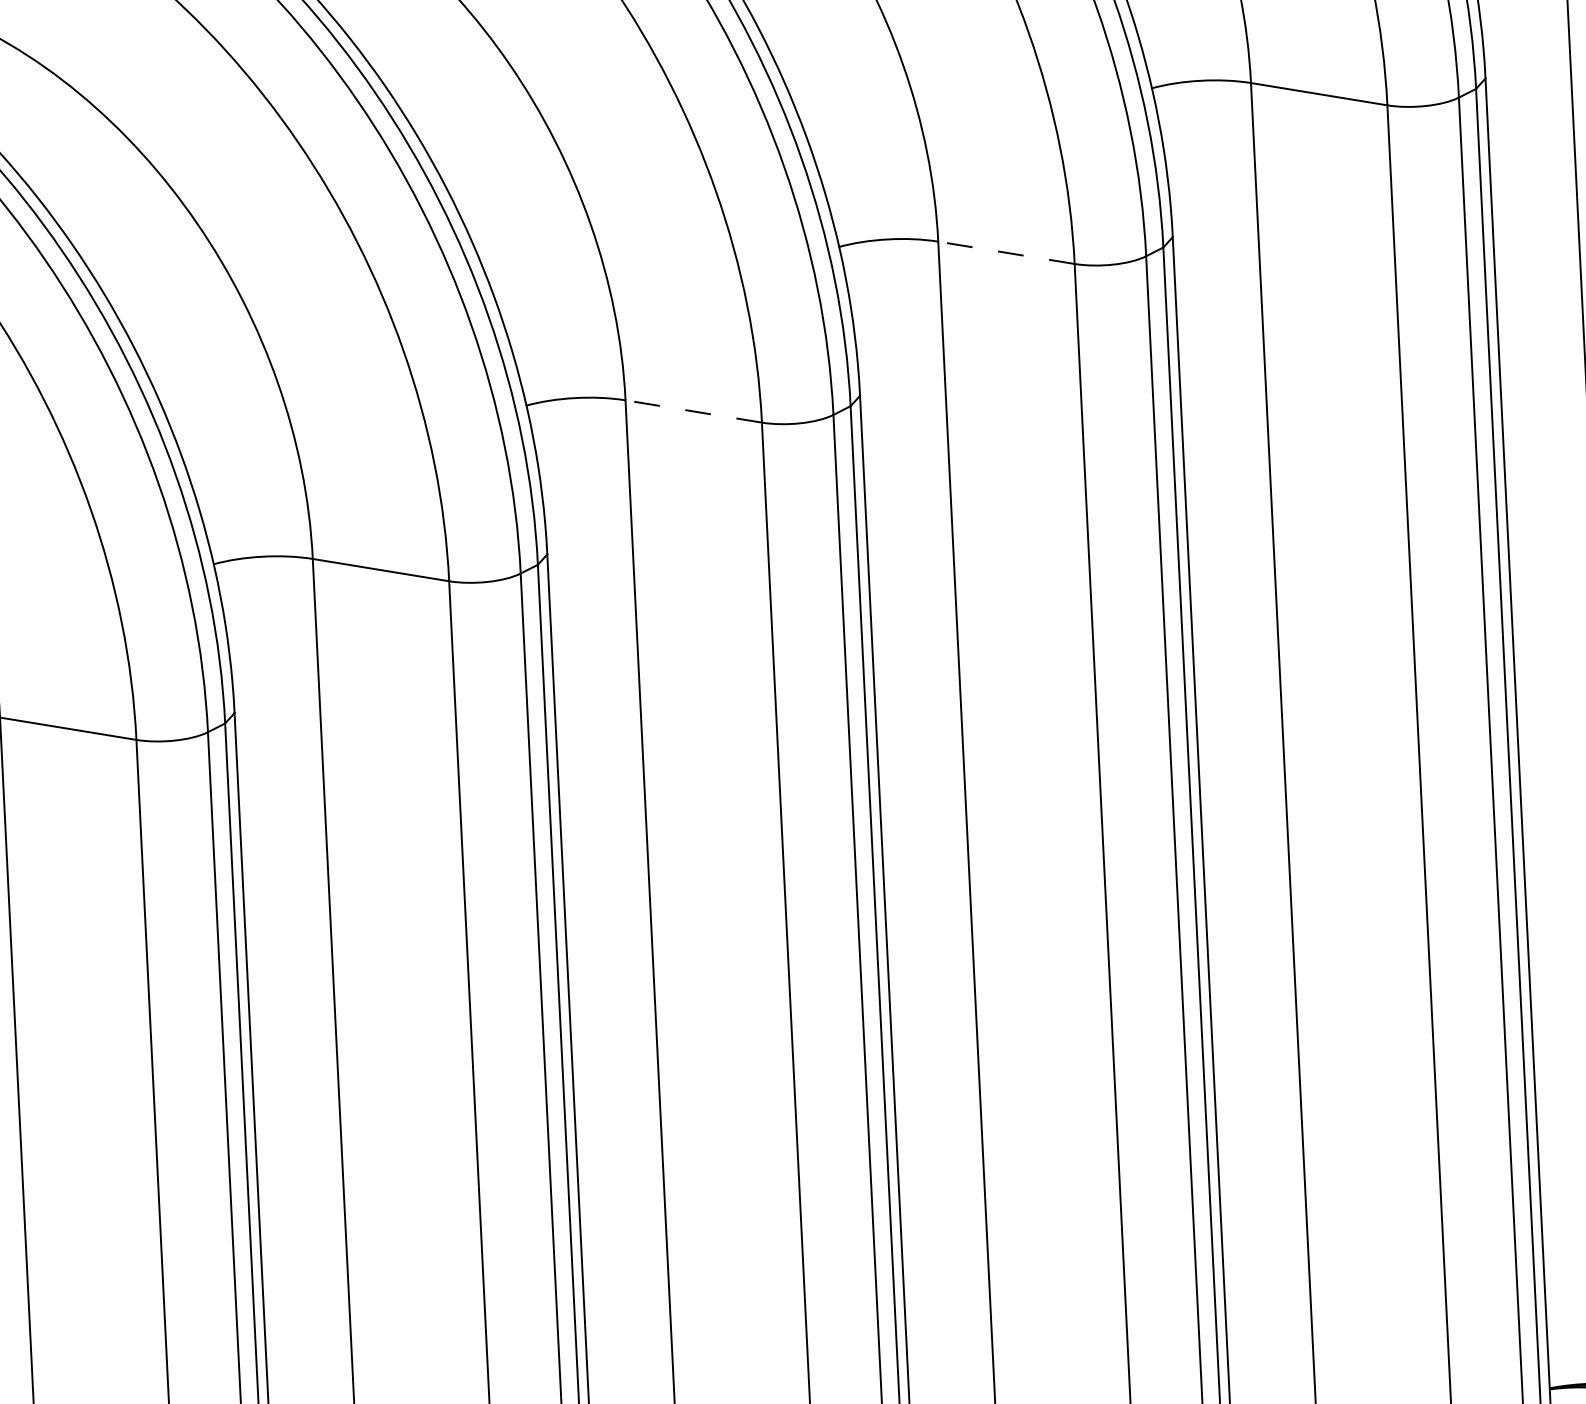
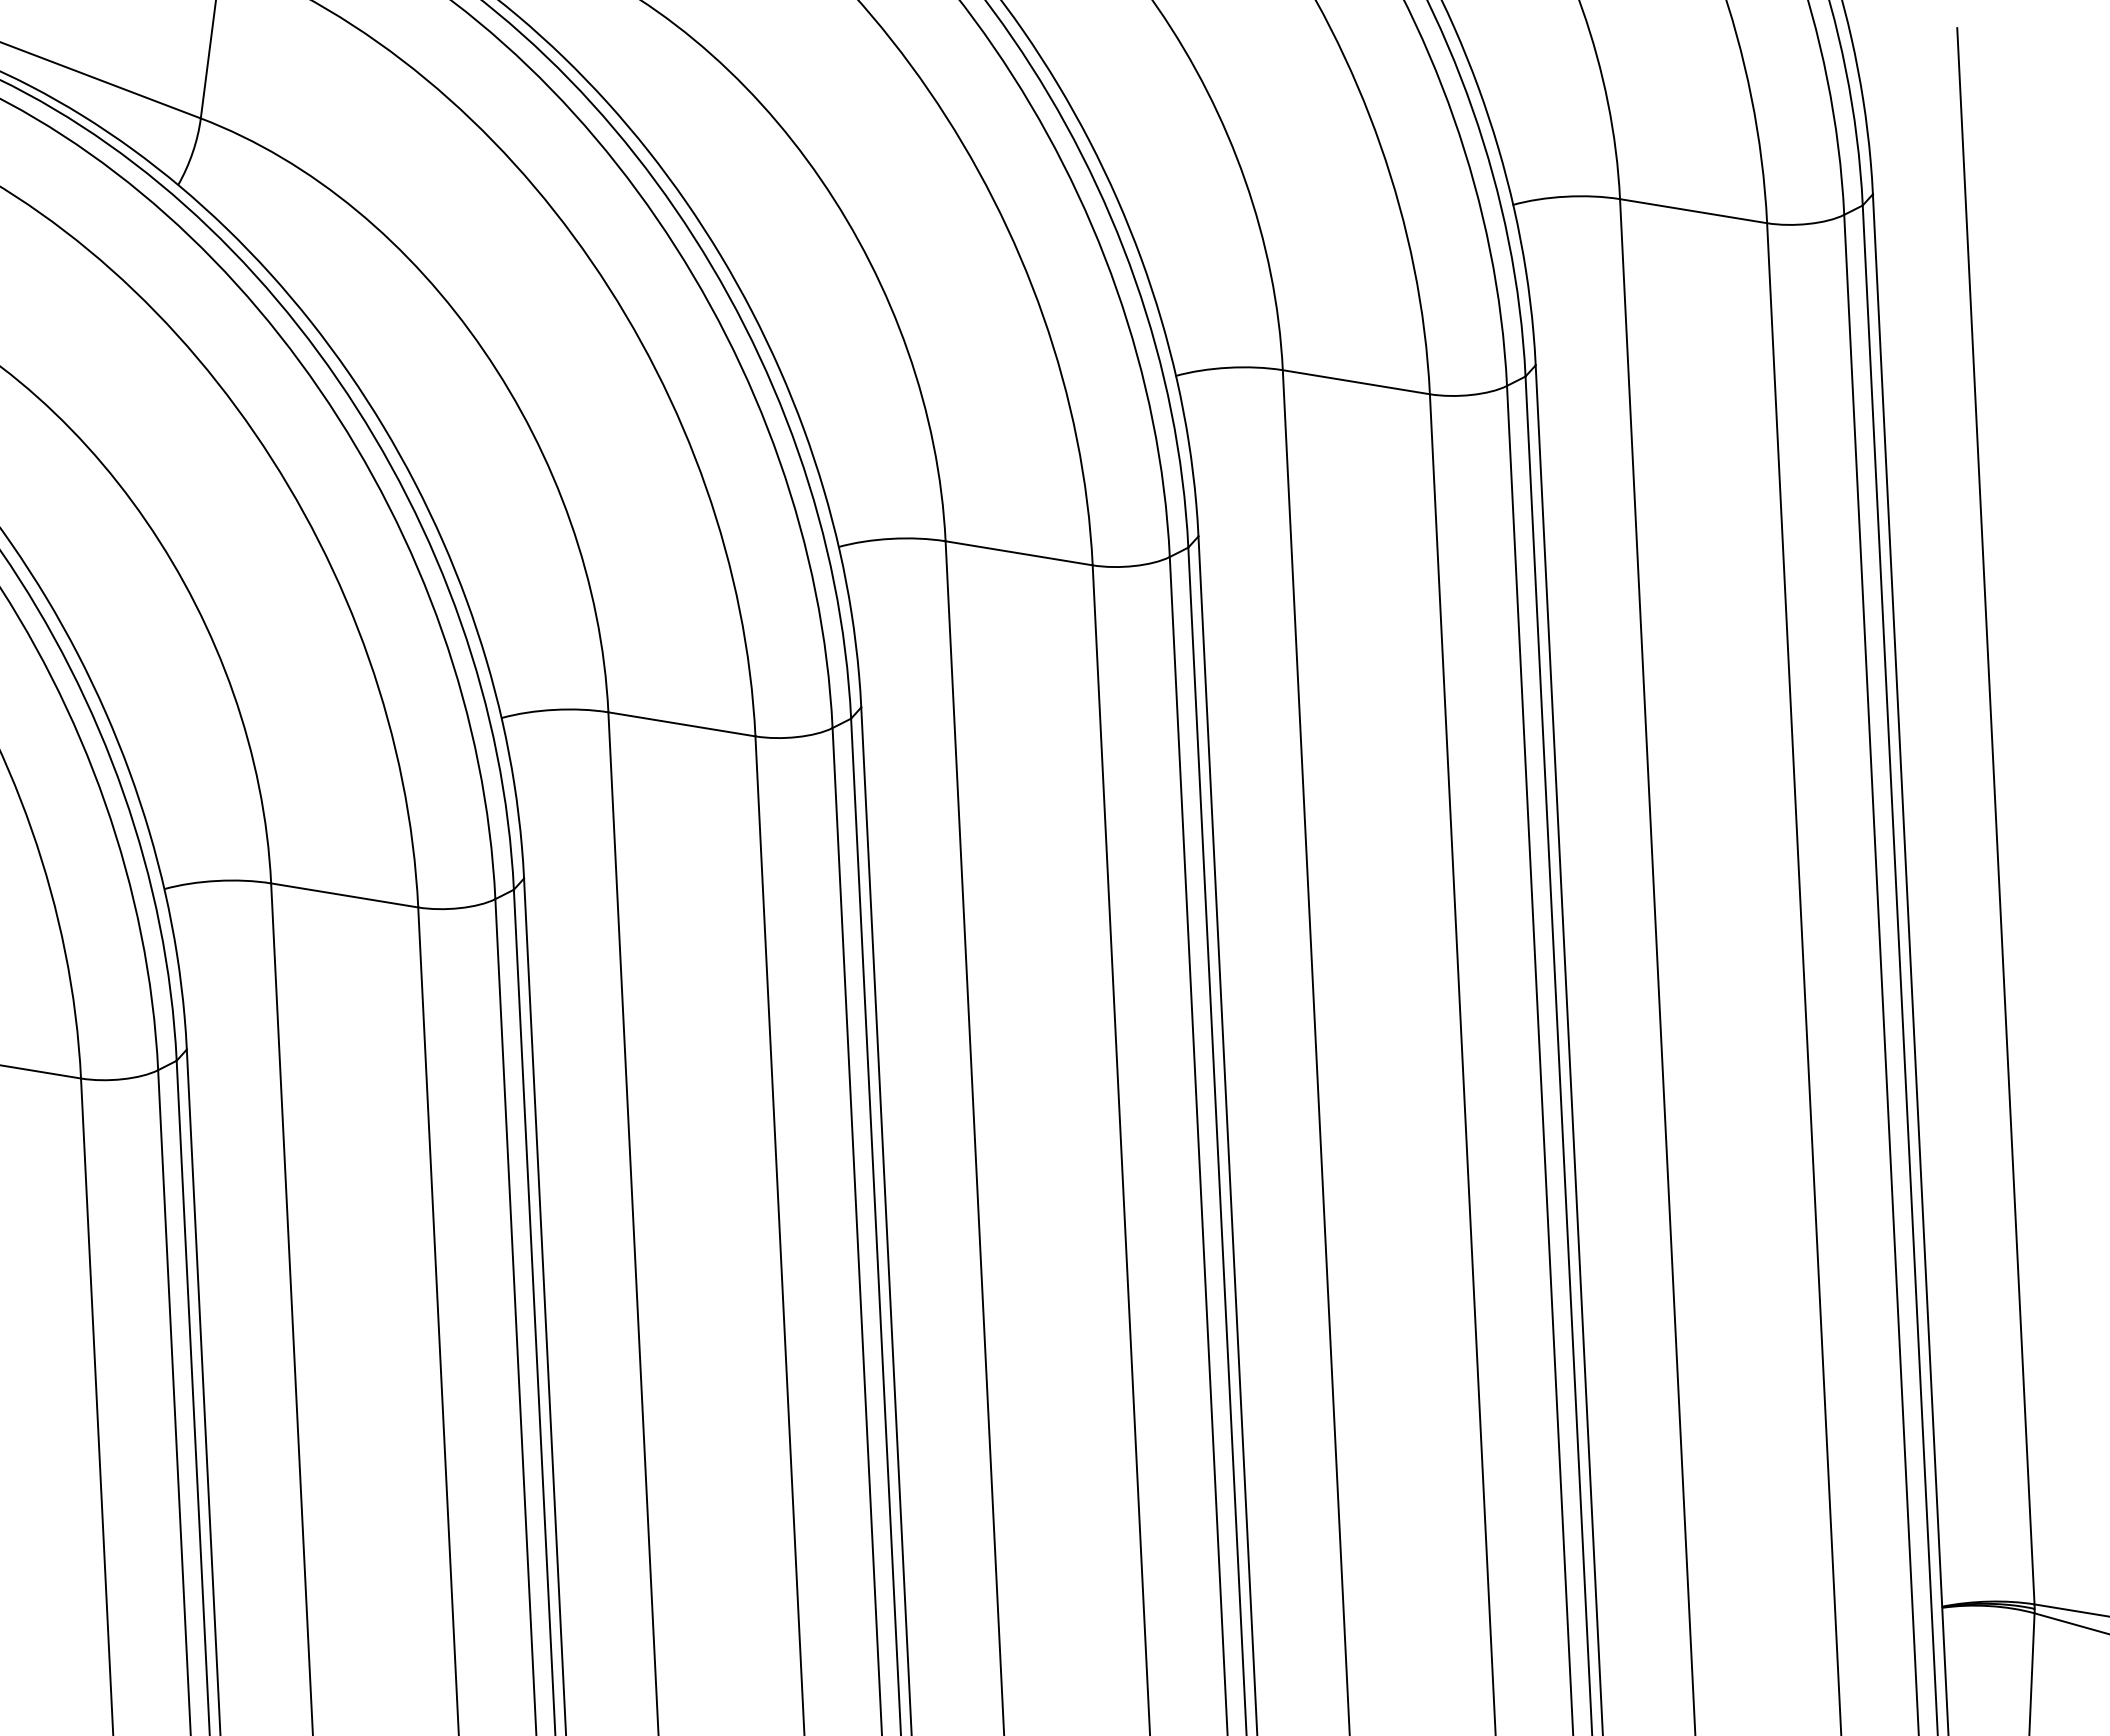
line: (1006, 253) -> (1356, 382), dashed -> solid
line: (694, 411) -> (1019, 553), dashed -> solid

